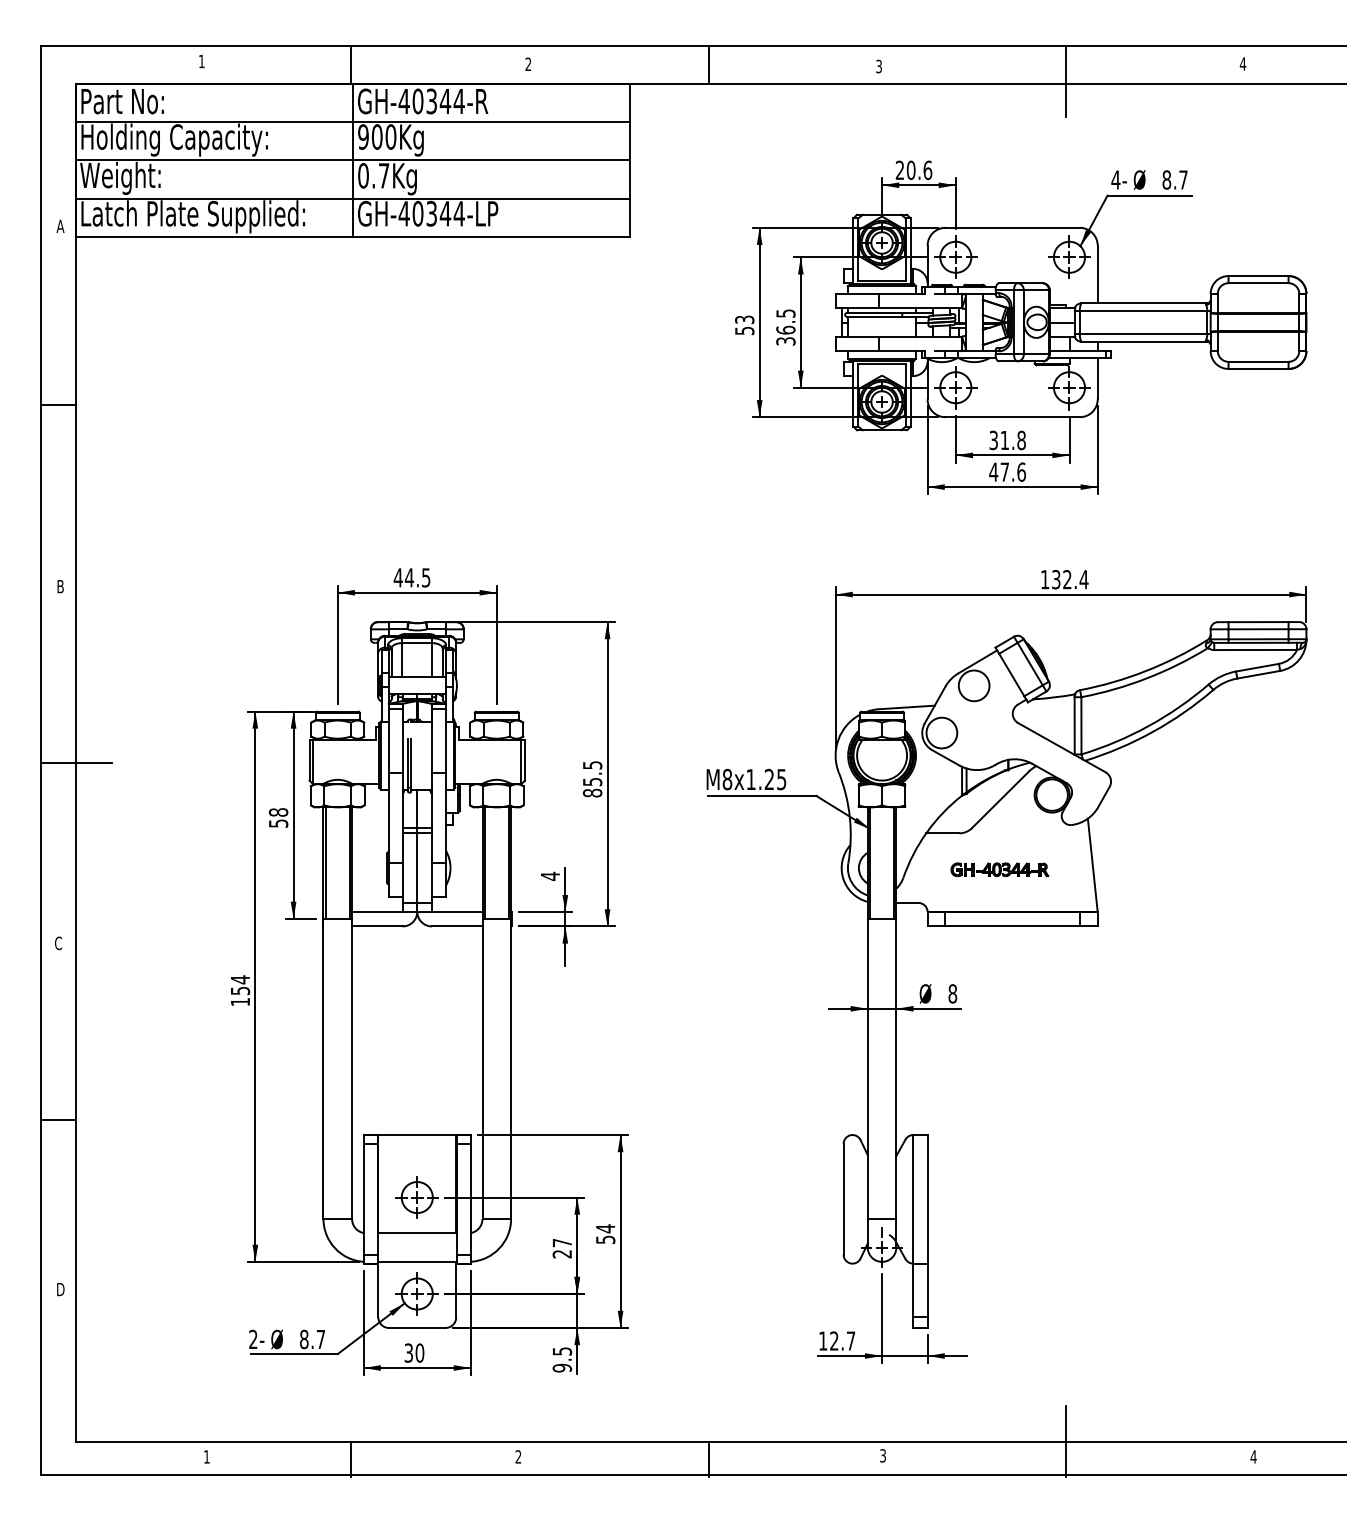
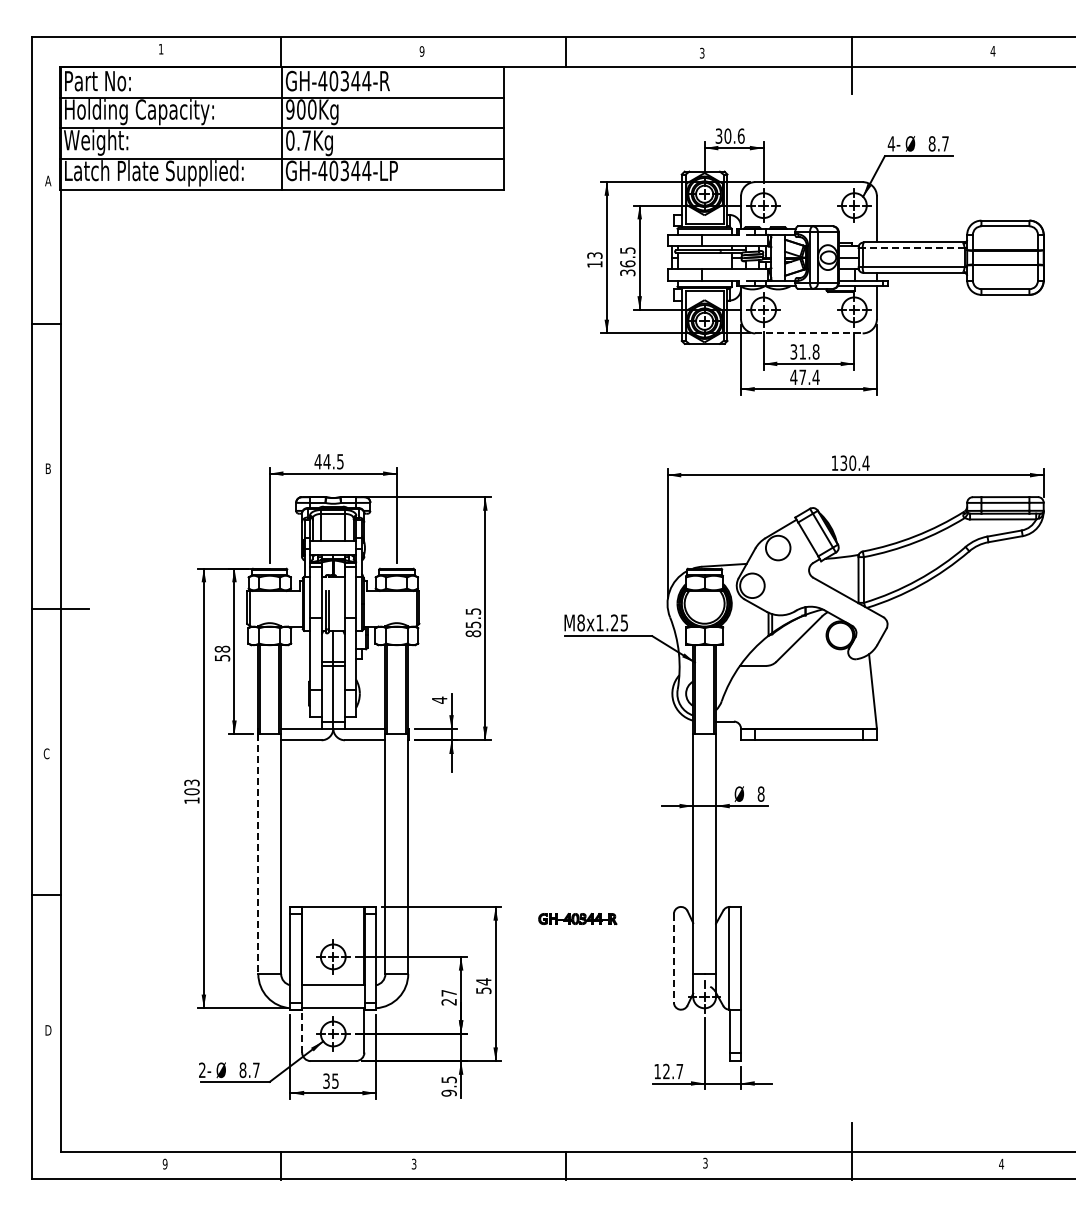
text: (527, 64) -> (421, 51), 2 -> 9
text: (899, 170) -> (718, 136), 20.6 -> 30.6
line: (1143, 310) -> (913, 248), solid -> dashed
text: (744, 330) -> (594, 264), 53 -> 13
line: (1012, 417) -> (808, 333), solid -> dashed
text: (1020, 472) -> (815, 377), 47.6 -> 47.4
text: (1067, 578) -> (852, 462), 132.4 -> 130.4
part: (999, 869) -> (577, 918), moved
text: (239, 985) -> (191, 787), 154 -> 103
line: (323, 1069) -> (258, 854), solid -> dashed
line: (843, 1199) -> (673, 958), solid -> dashed
line: (378, 1289) -> (302, 1030), solid -> dashed
text: (420, 1352) -> (335, 1080), 30 -> 35
text: (206, 1456) -> (164, 1163), 1 -> 9
text: (517, 1457) -> (413, 1164), 2 -> 3

